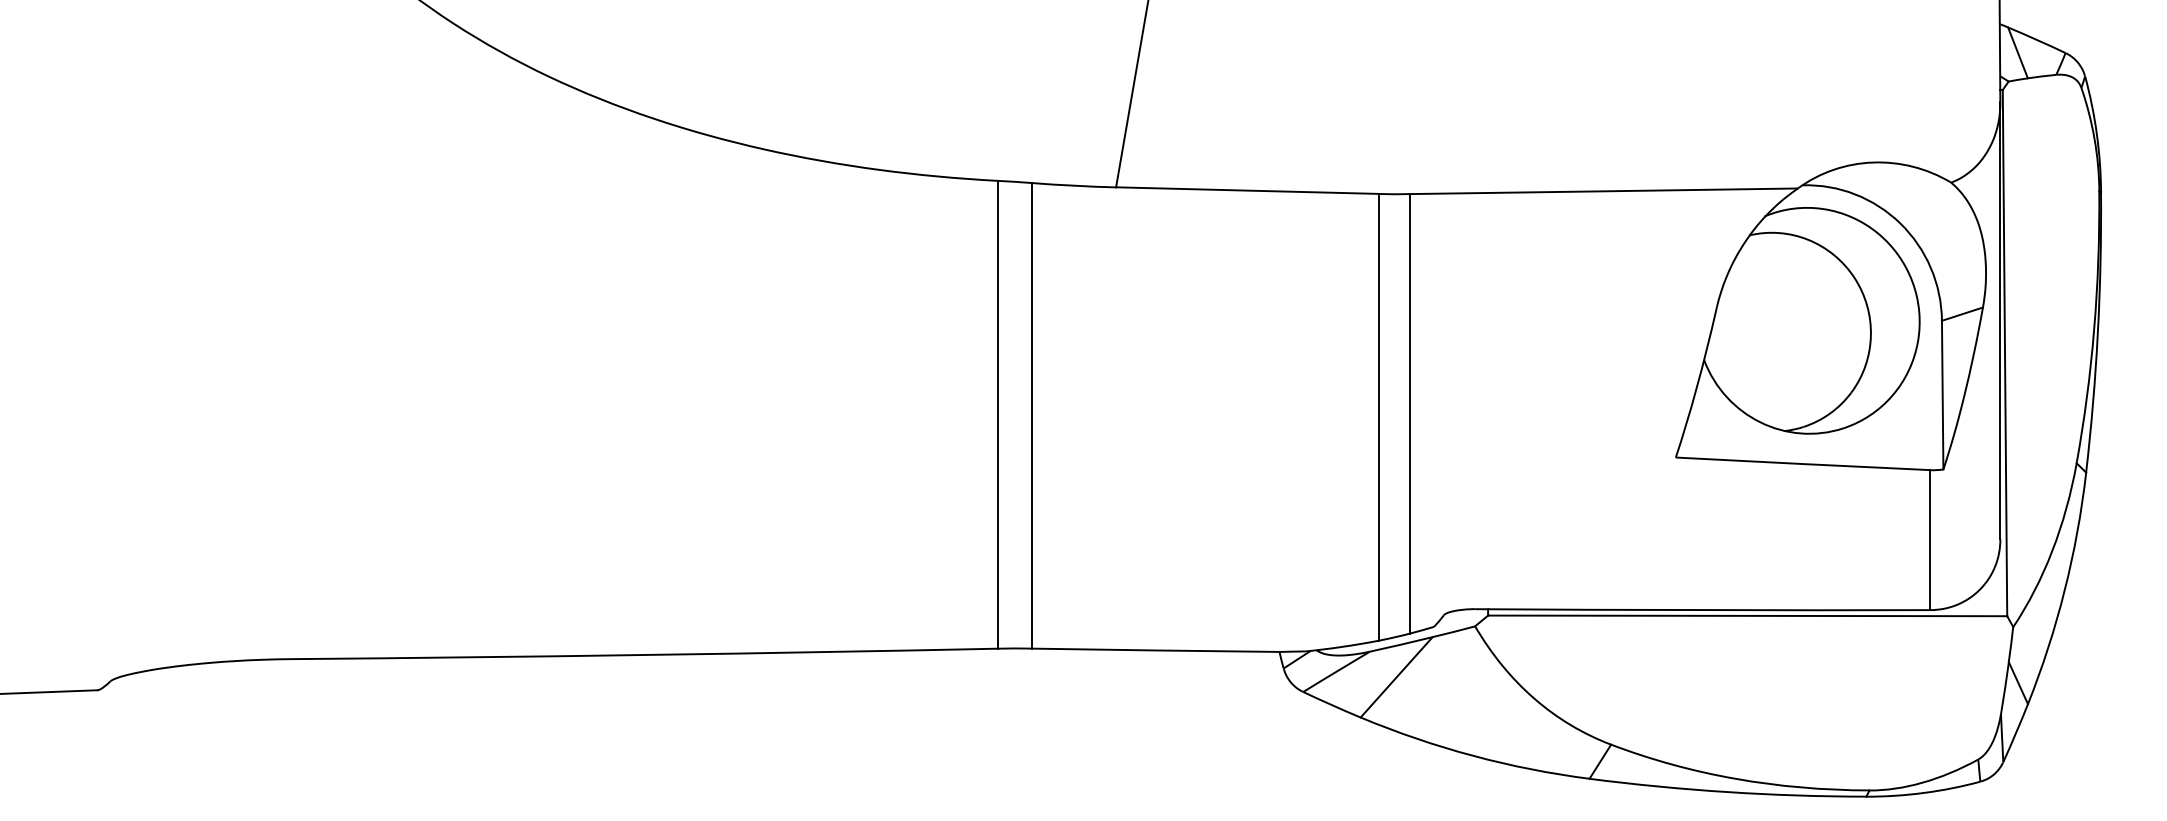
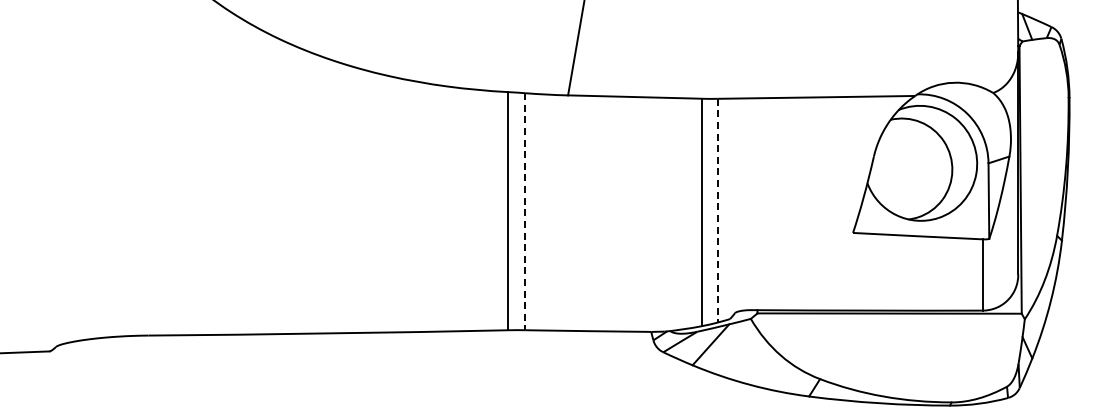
line: (1409, 413) -> (717, 210), solid -> dashed
line: (1032, 415) -> (525, 211), solid -> dashed

